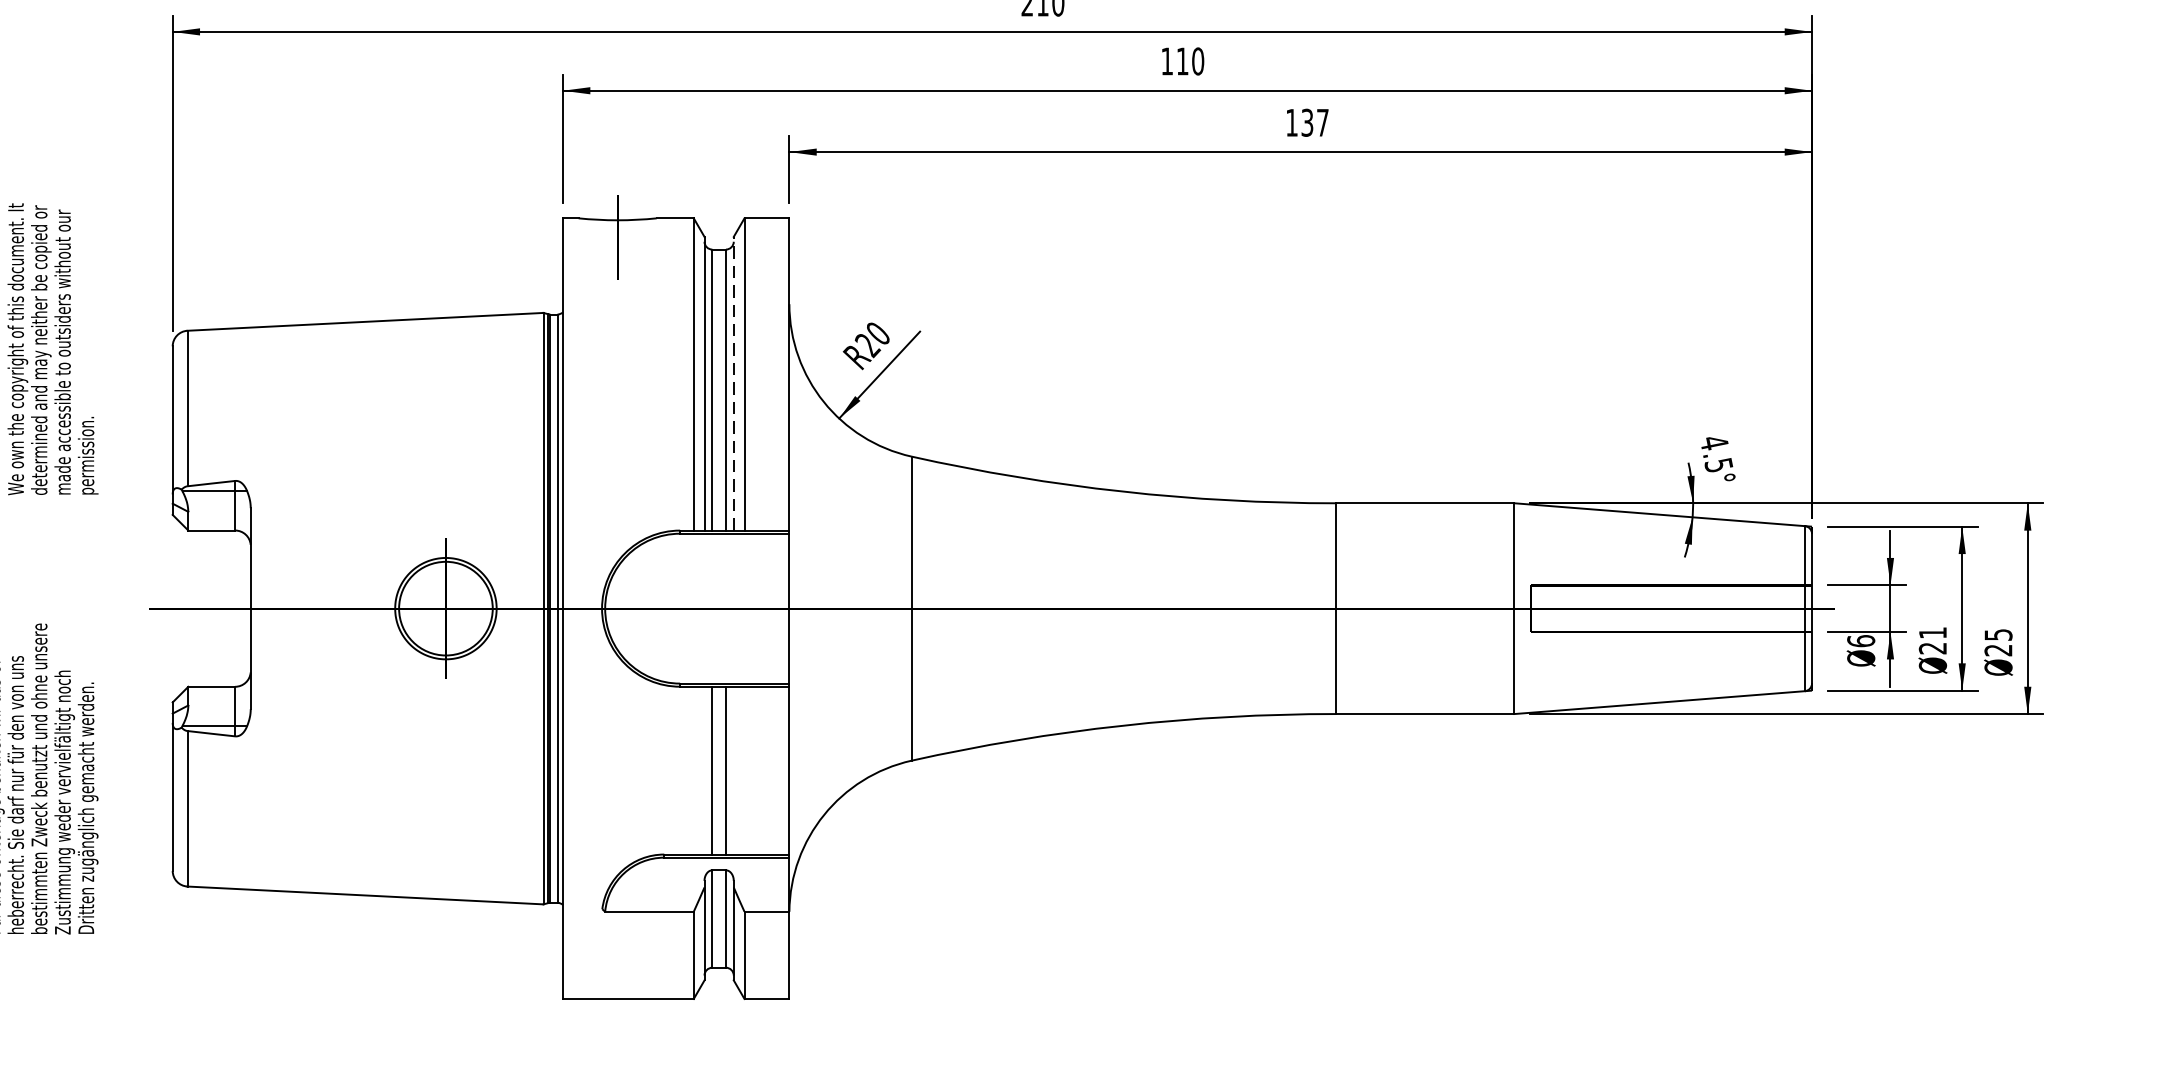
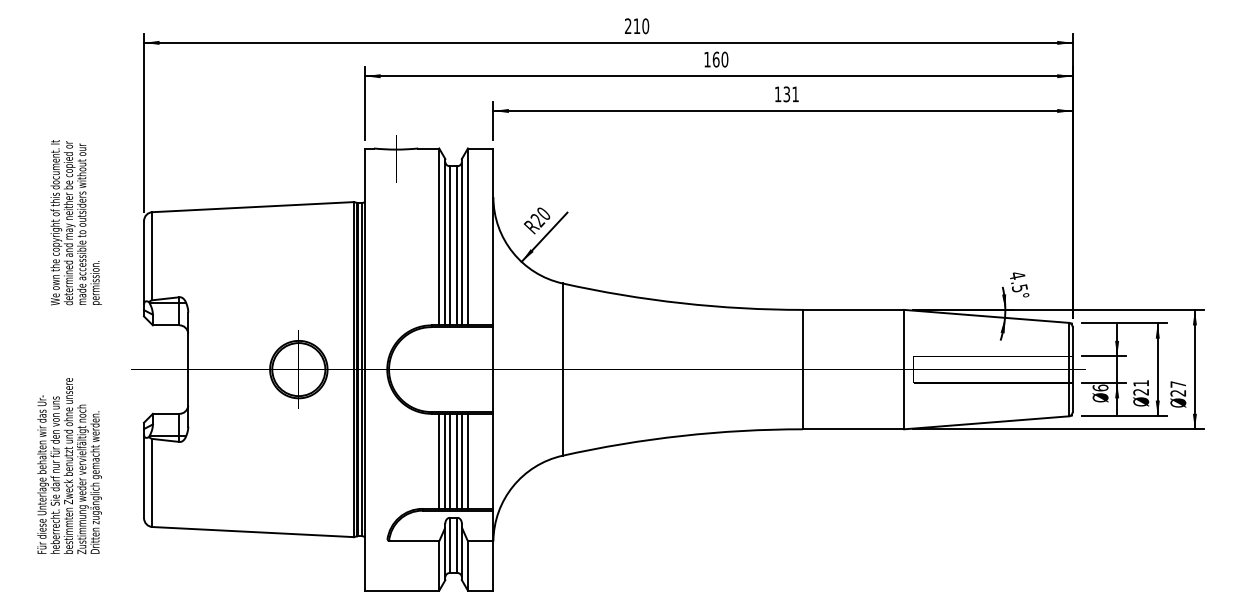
text: (1181, 61) -> (715, 59), 110 -> 160
text: (1322, 123) -> (795, 94), 137 -> 131
line: (733, 382) -> (461, 241), dashed -> solid
text: (1998, 634) -> (1178, 384), 25 -> 27
line: (694, 769) -> (439, 460), added
line: (704, 769) -> (445, 460), added
line: (733, 769) -> (461, 460), added
line: (743, 769) -> (467, 460), added

